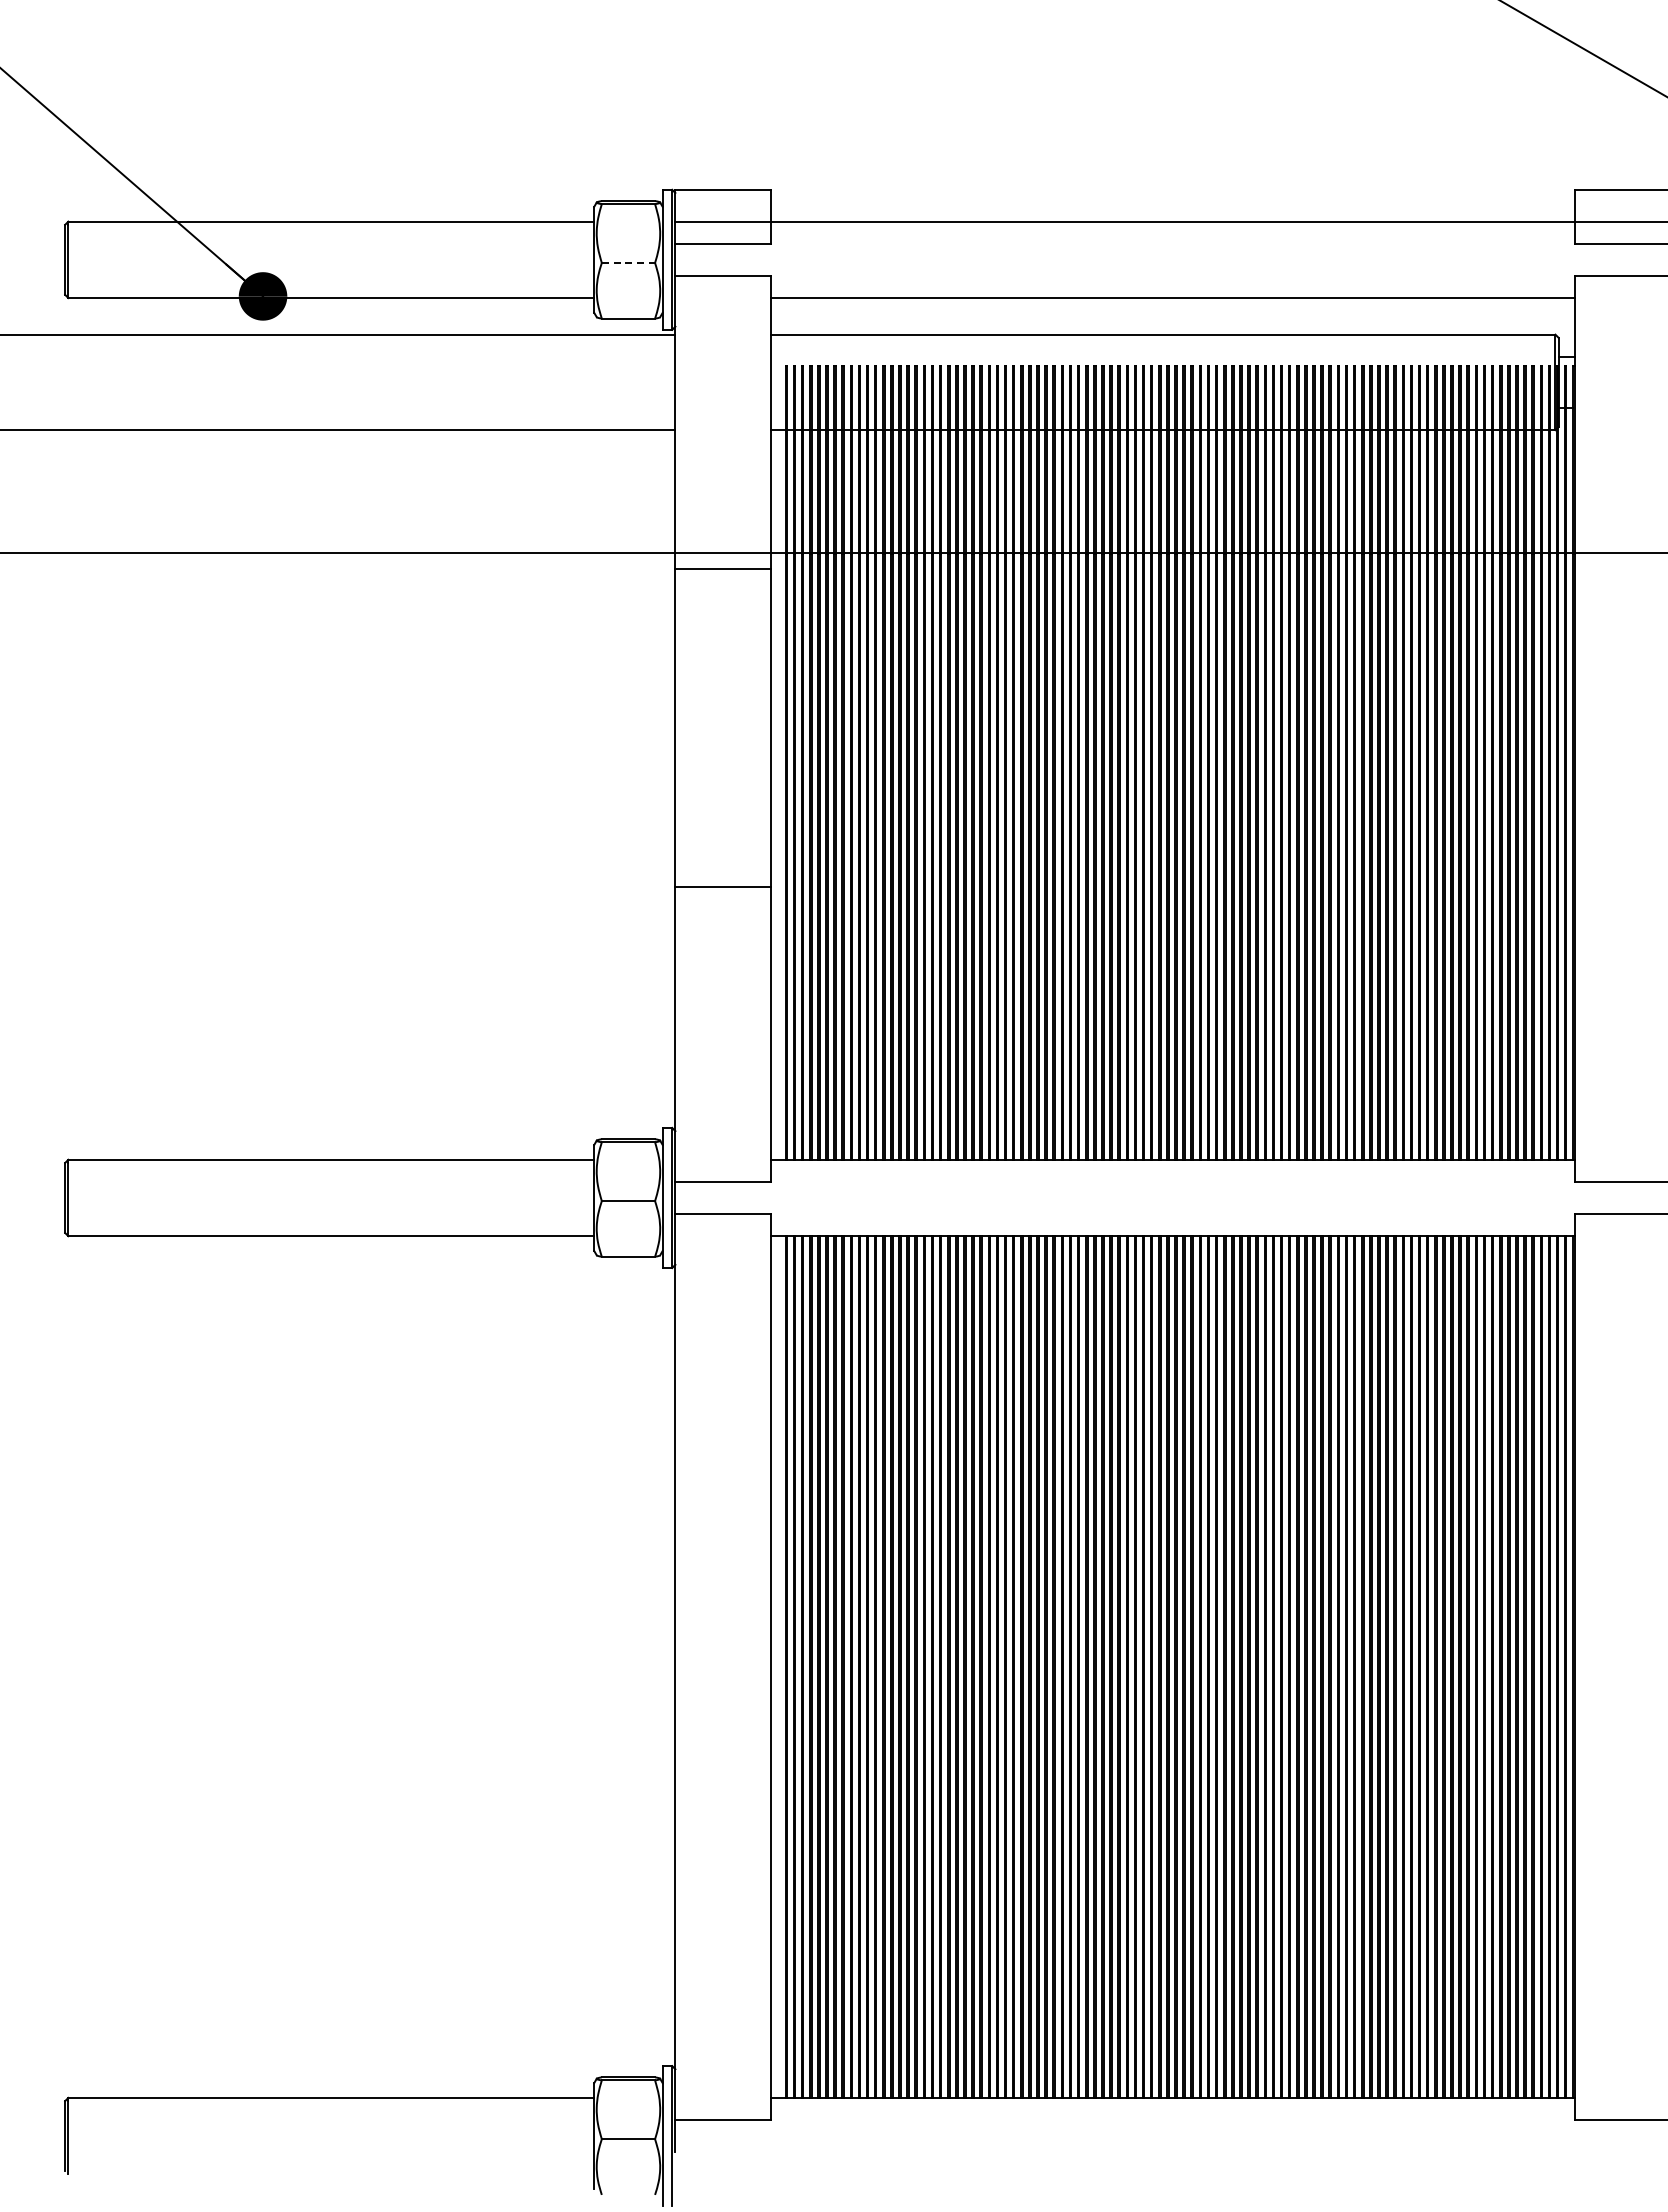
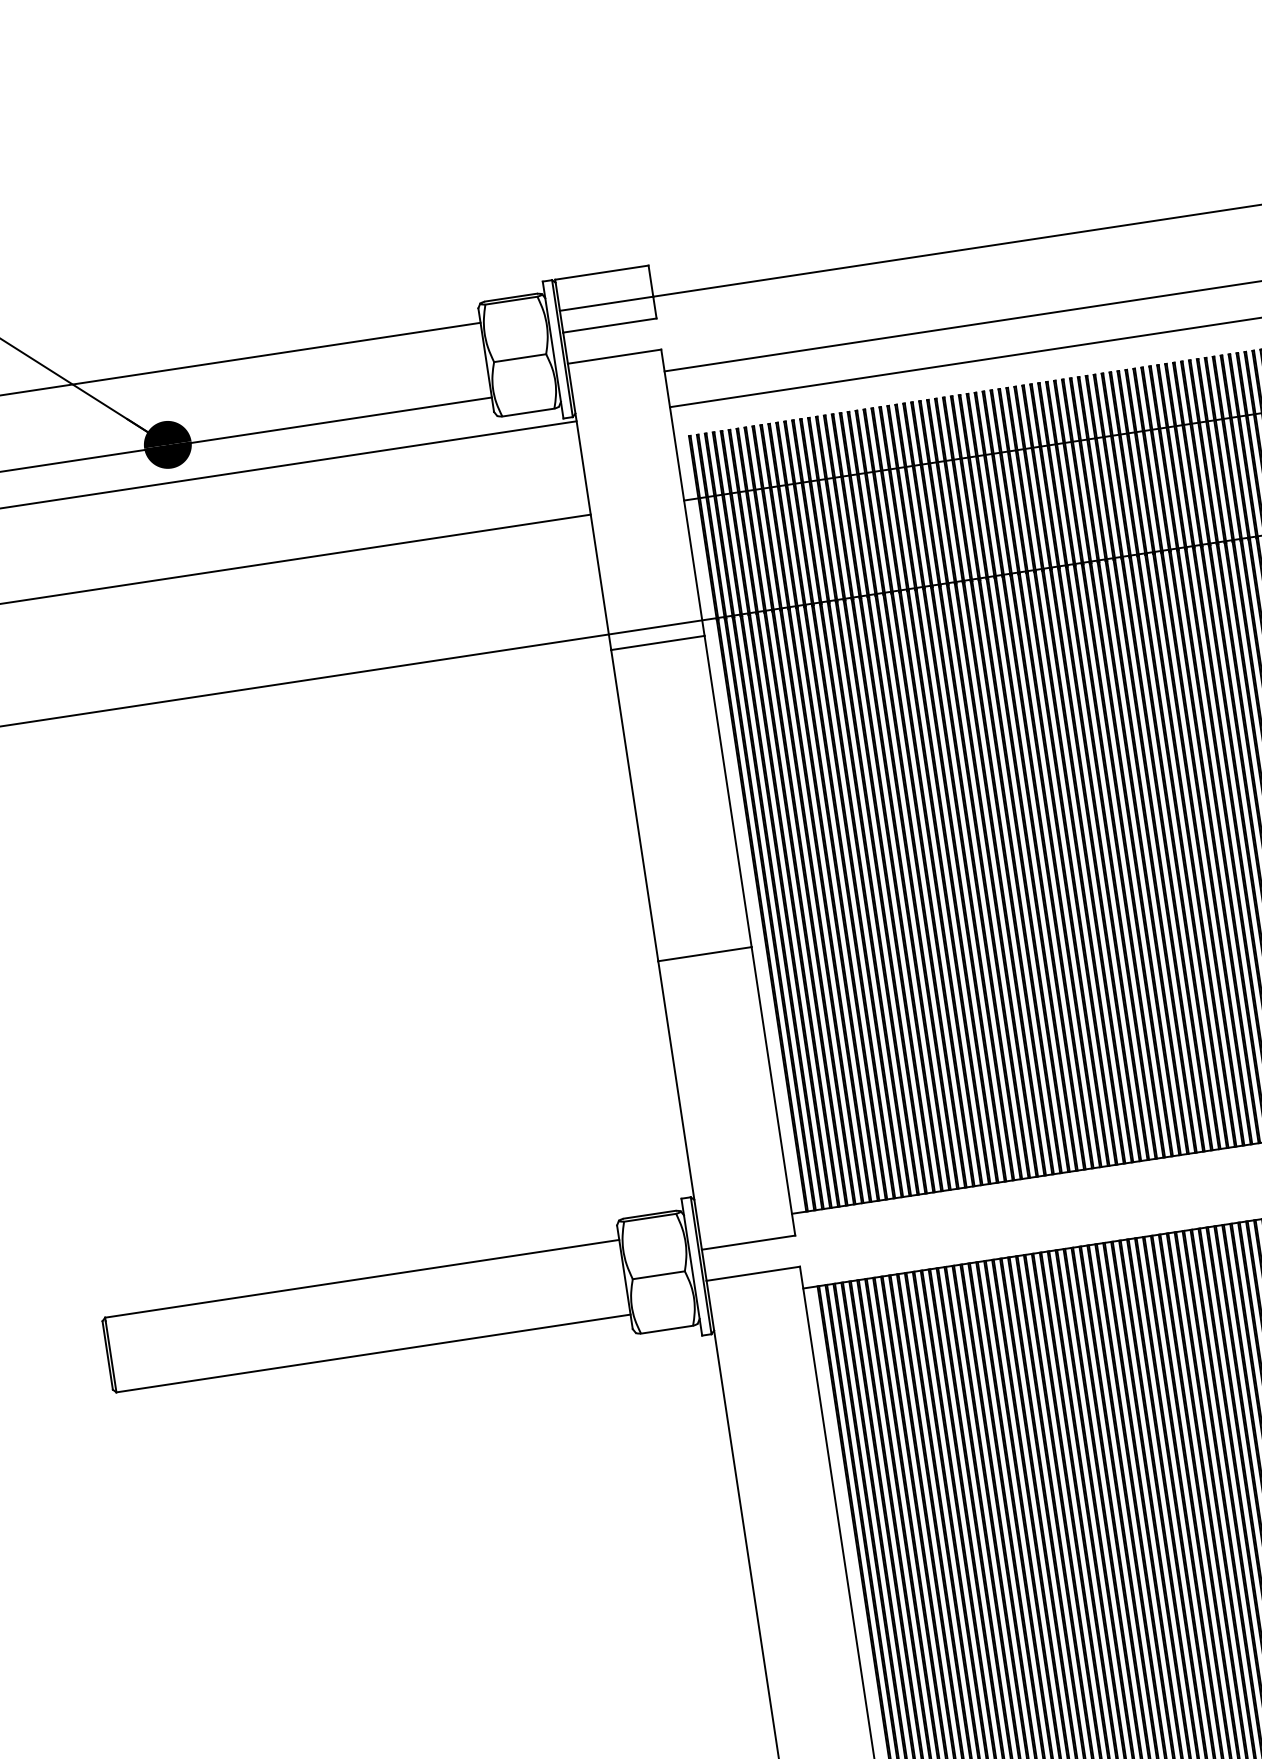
line: (628, 262) -> (520, 357), dashed -> solid

